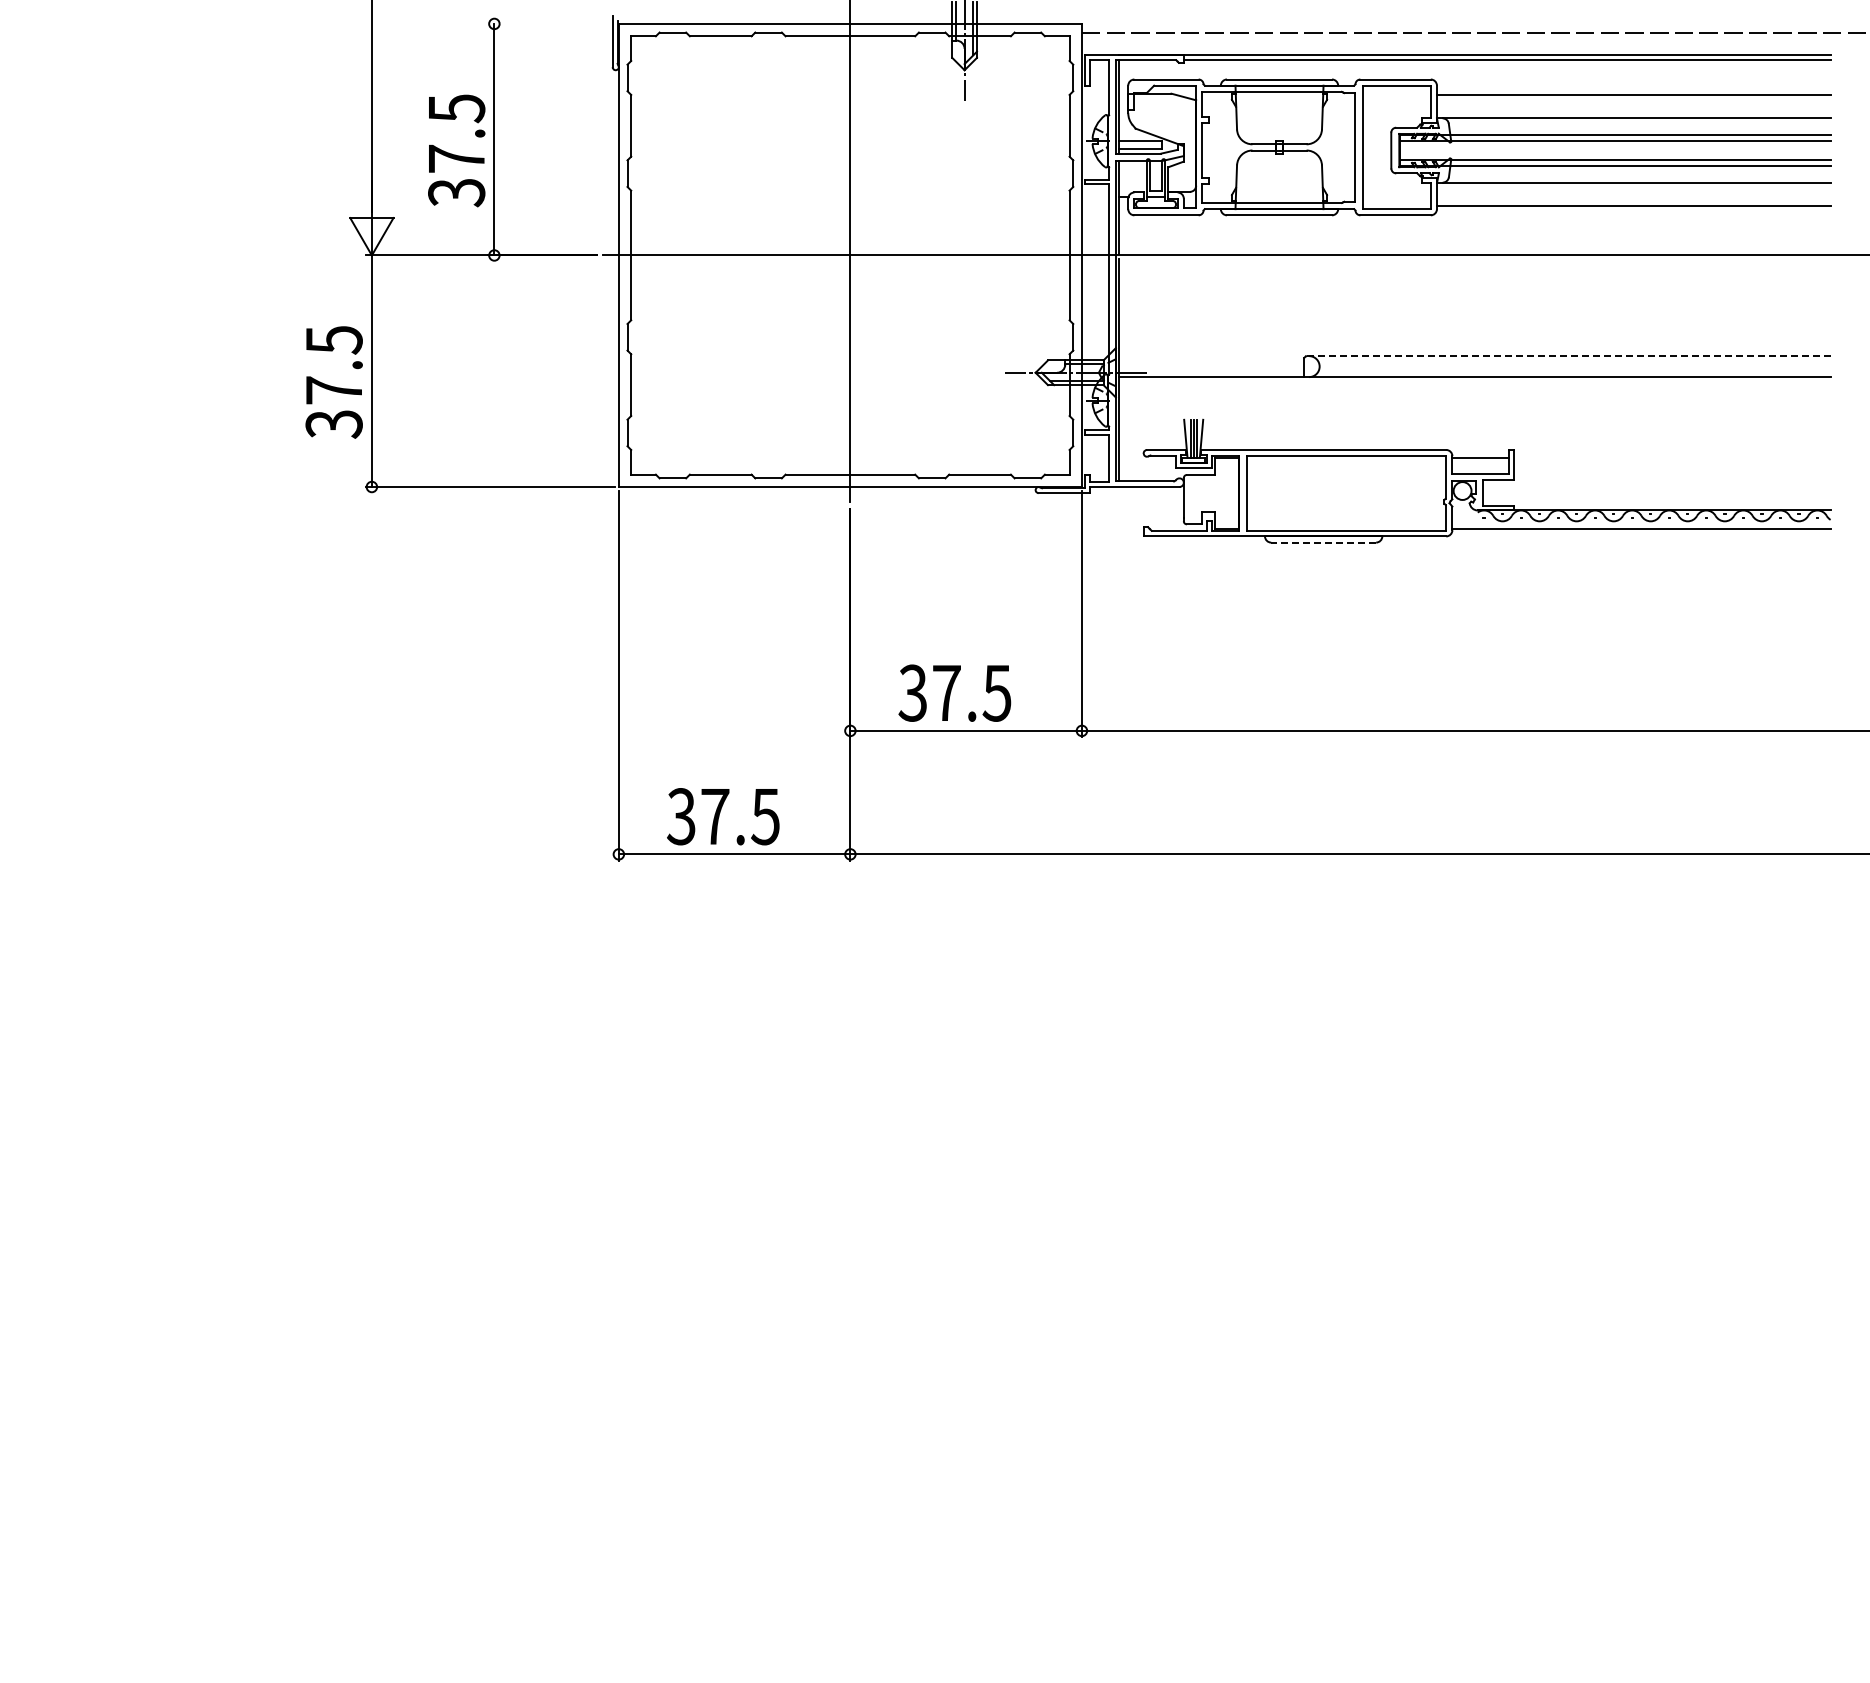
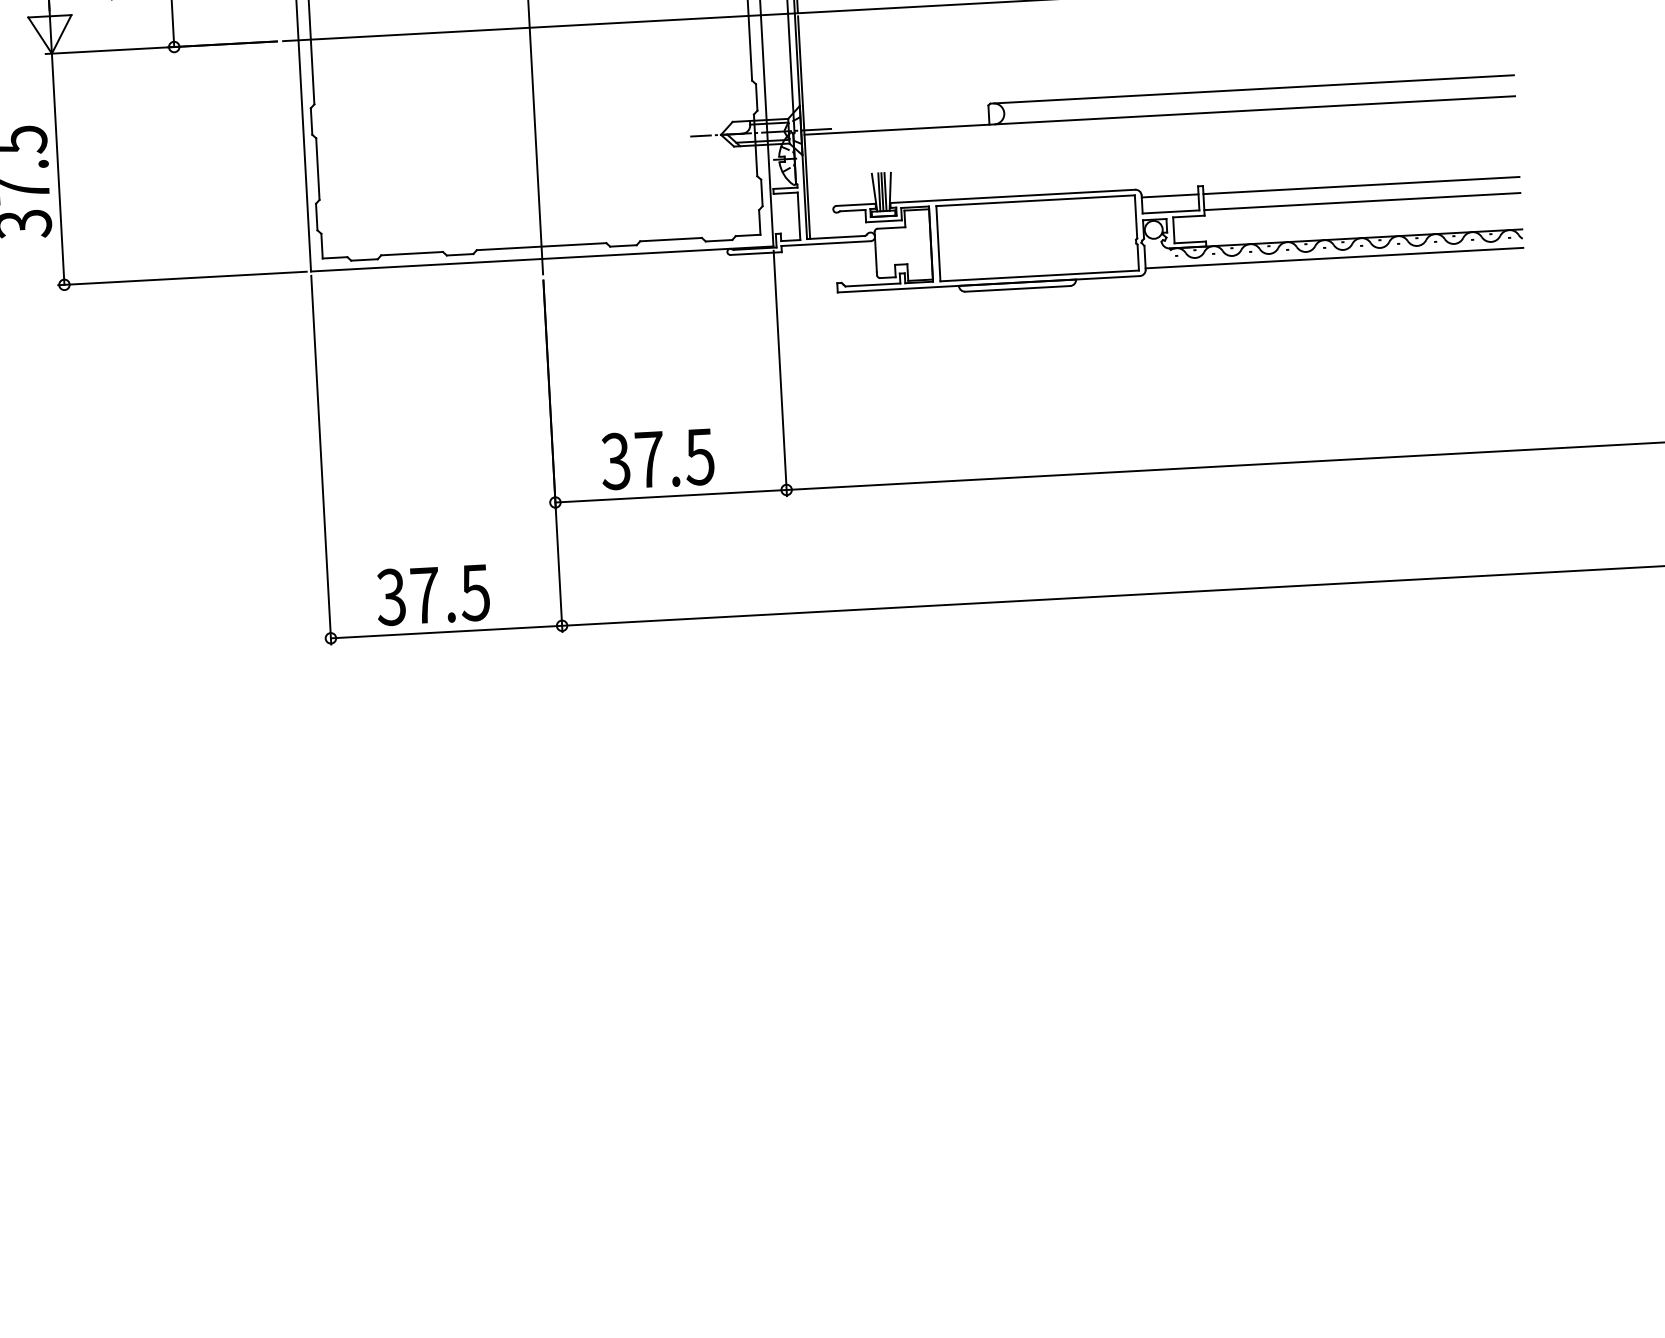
line: (1568, 356) -> (1252, 89), dashed -> solid
line: (1672, 458) -> (1361, 186), added
line: (1672, 474) -> (1362, 202), added
line: (1323, 542) -> (1017, 288), dashed -> solid

